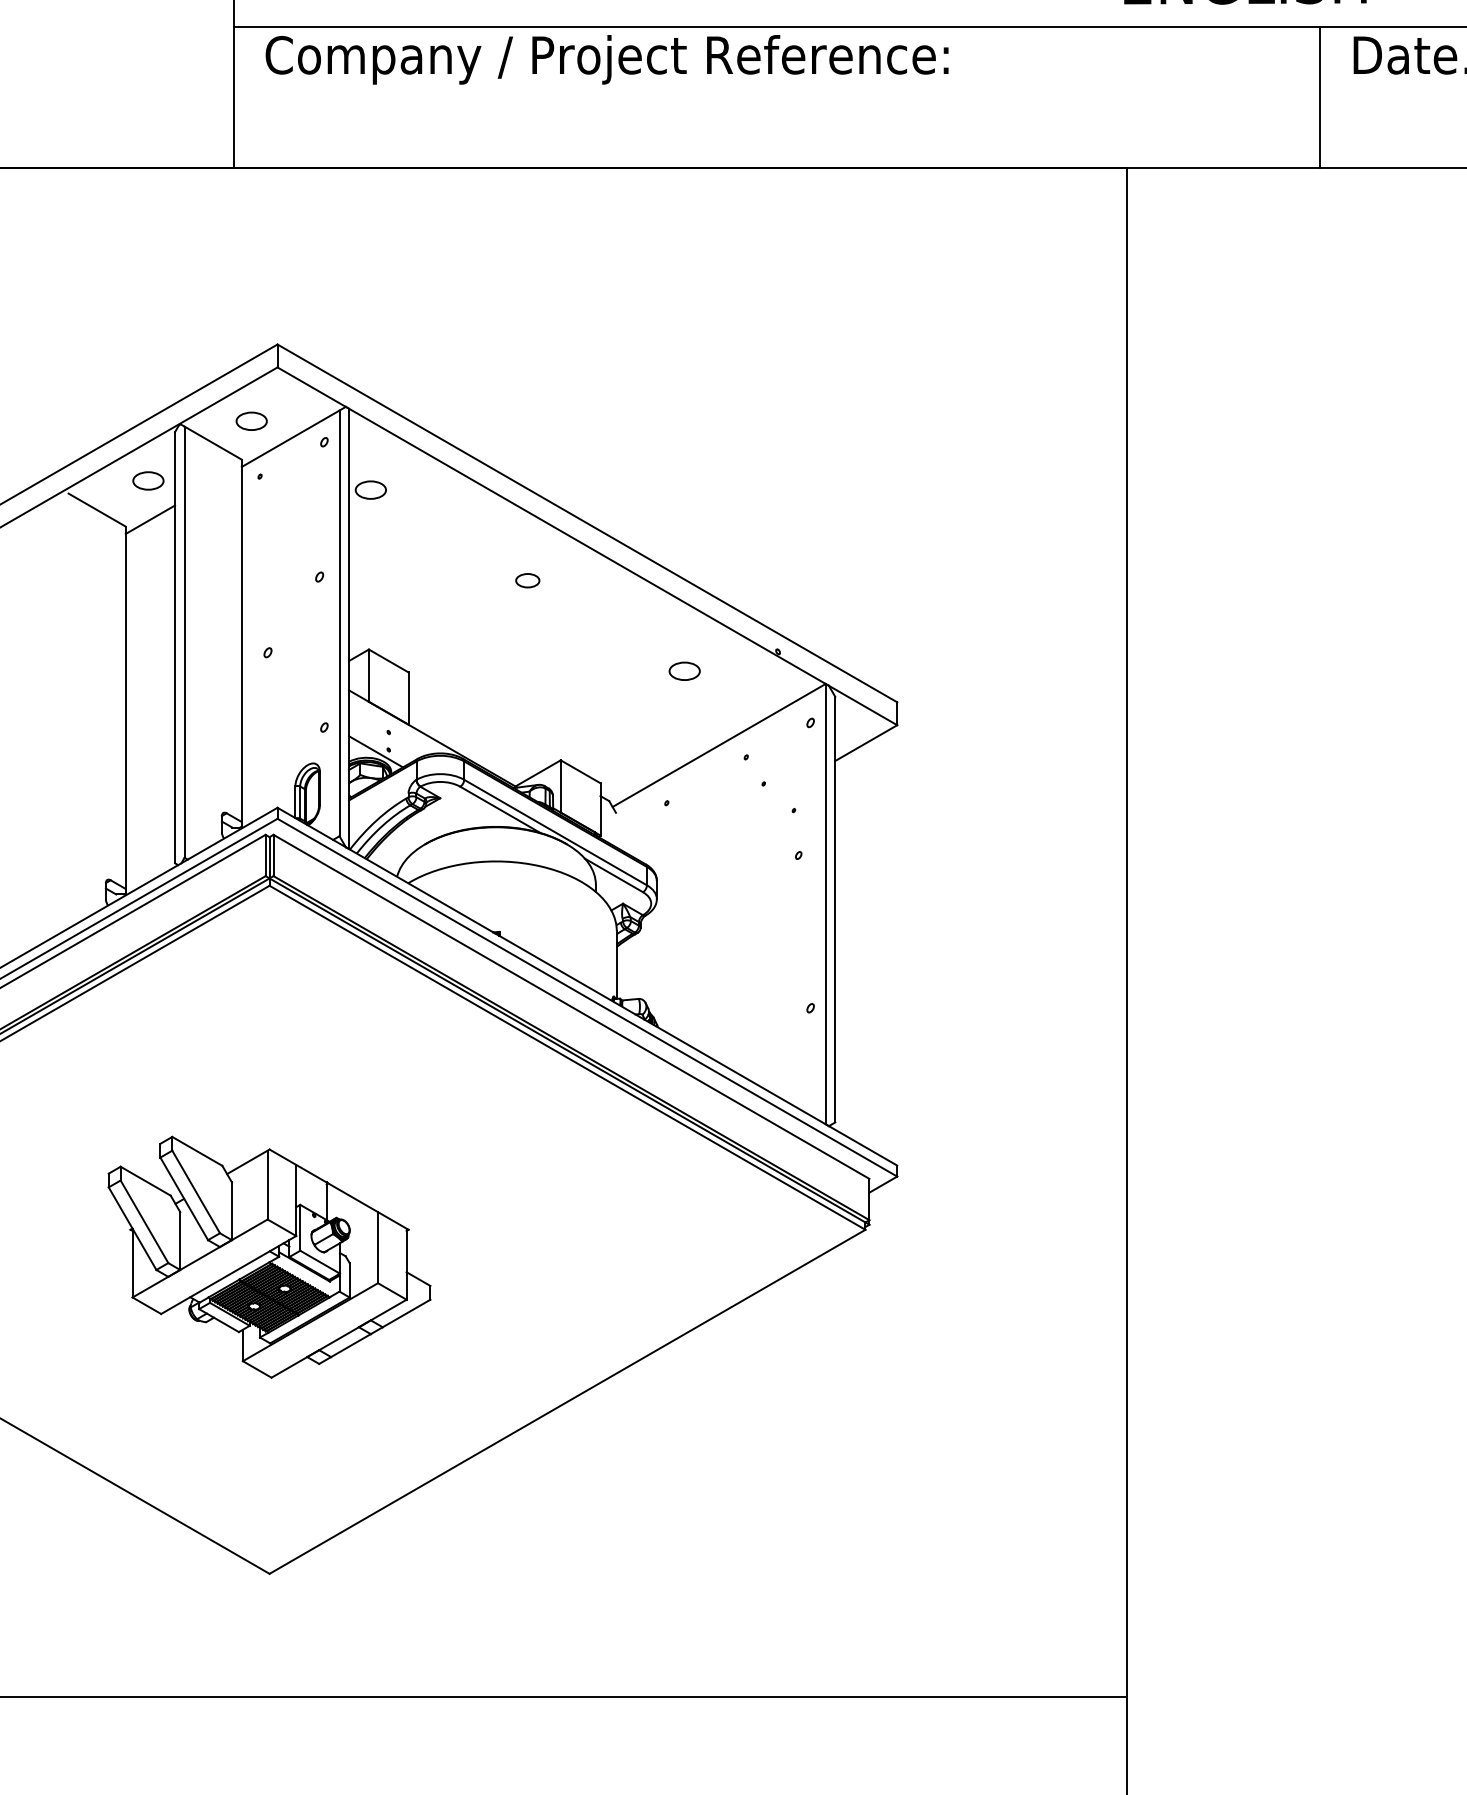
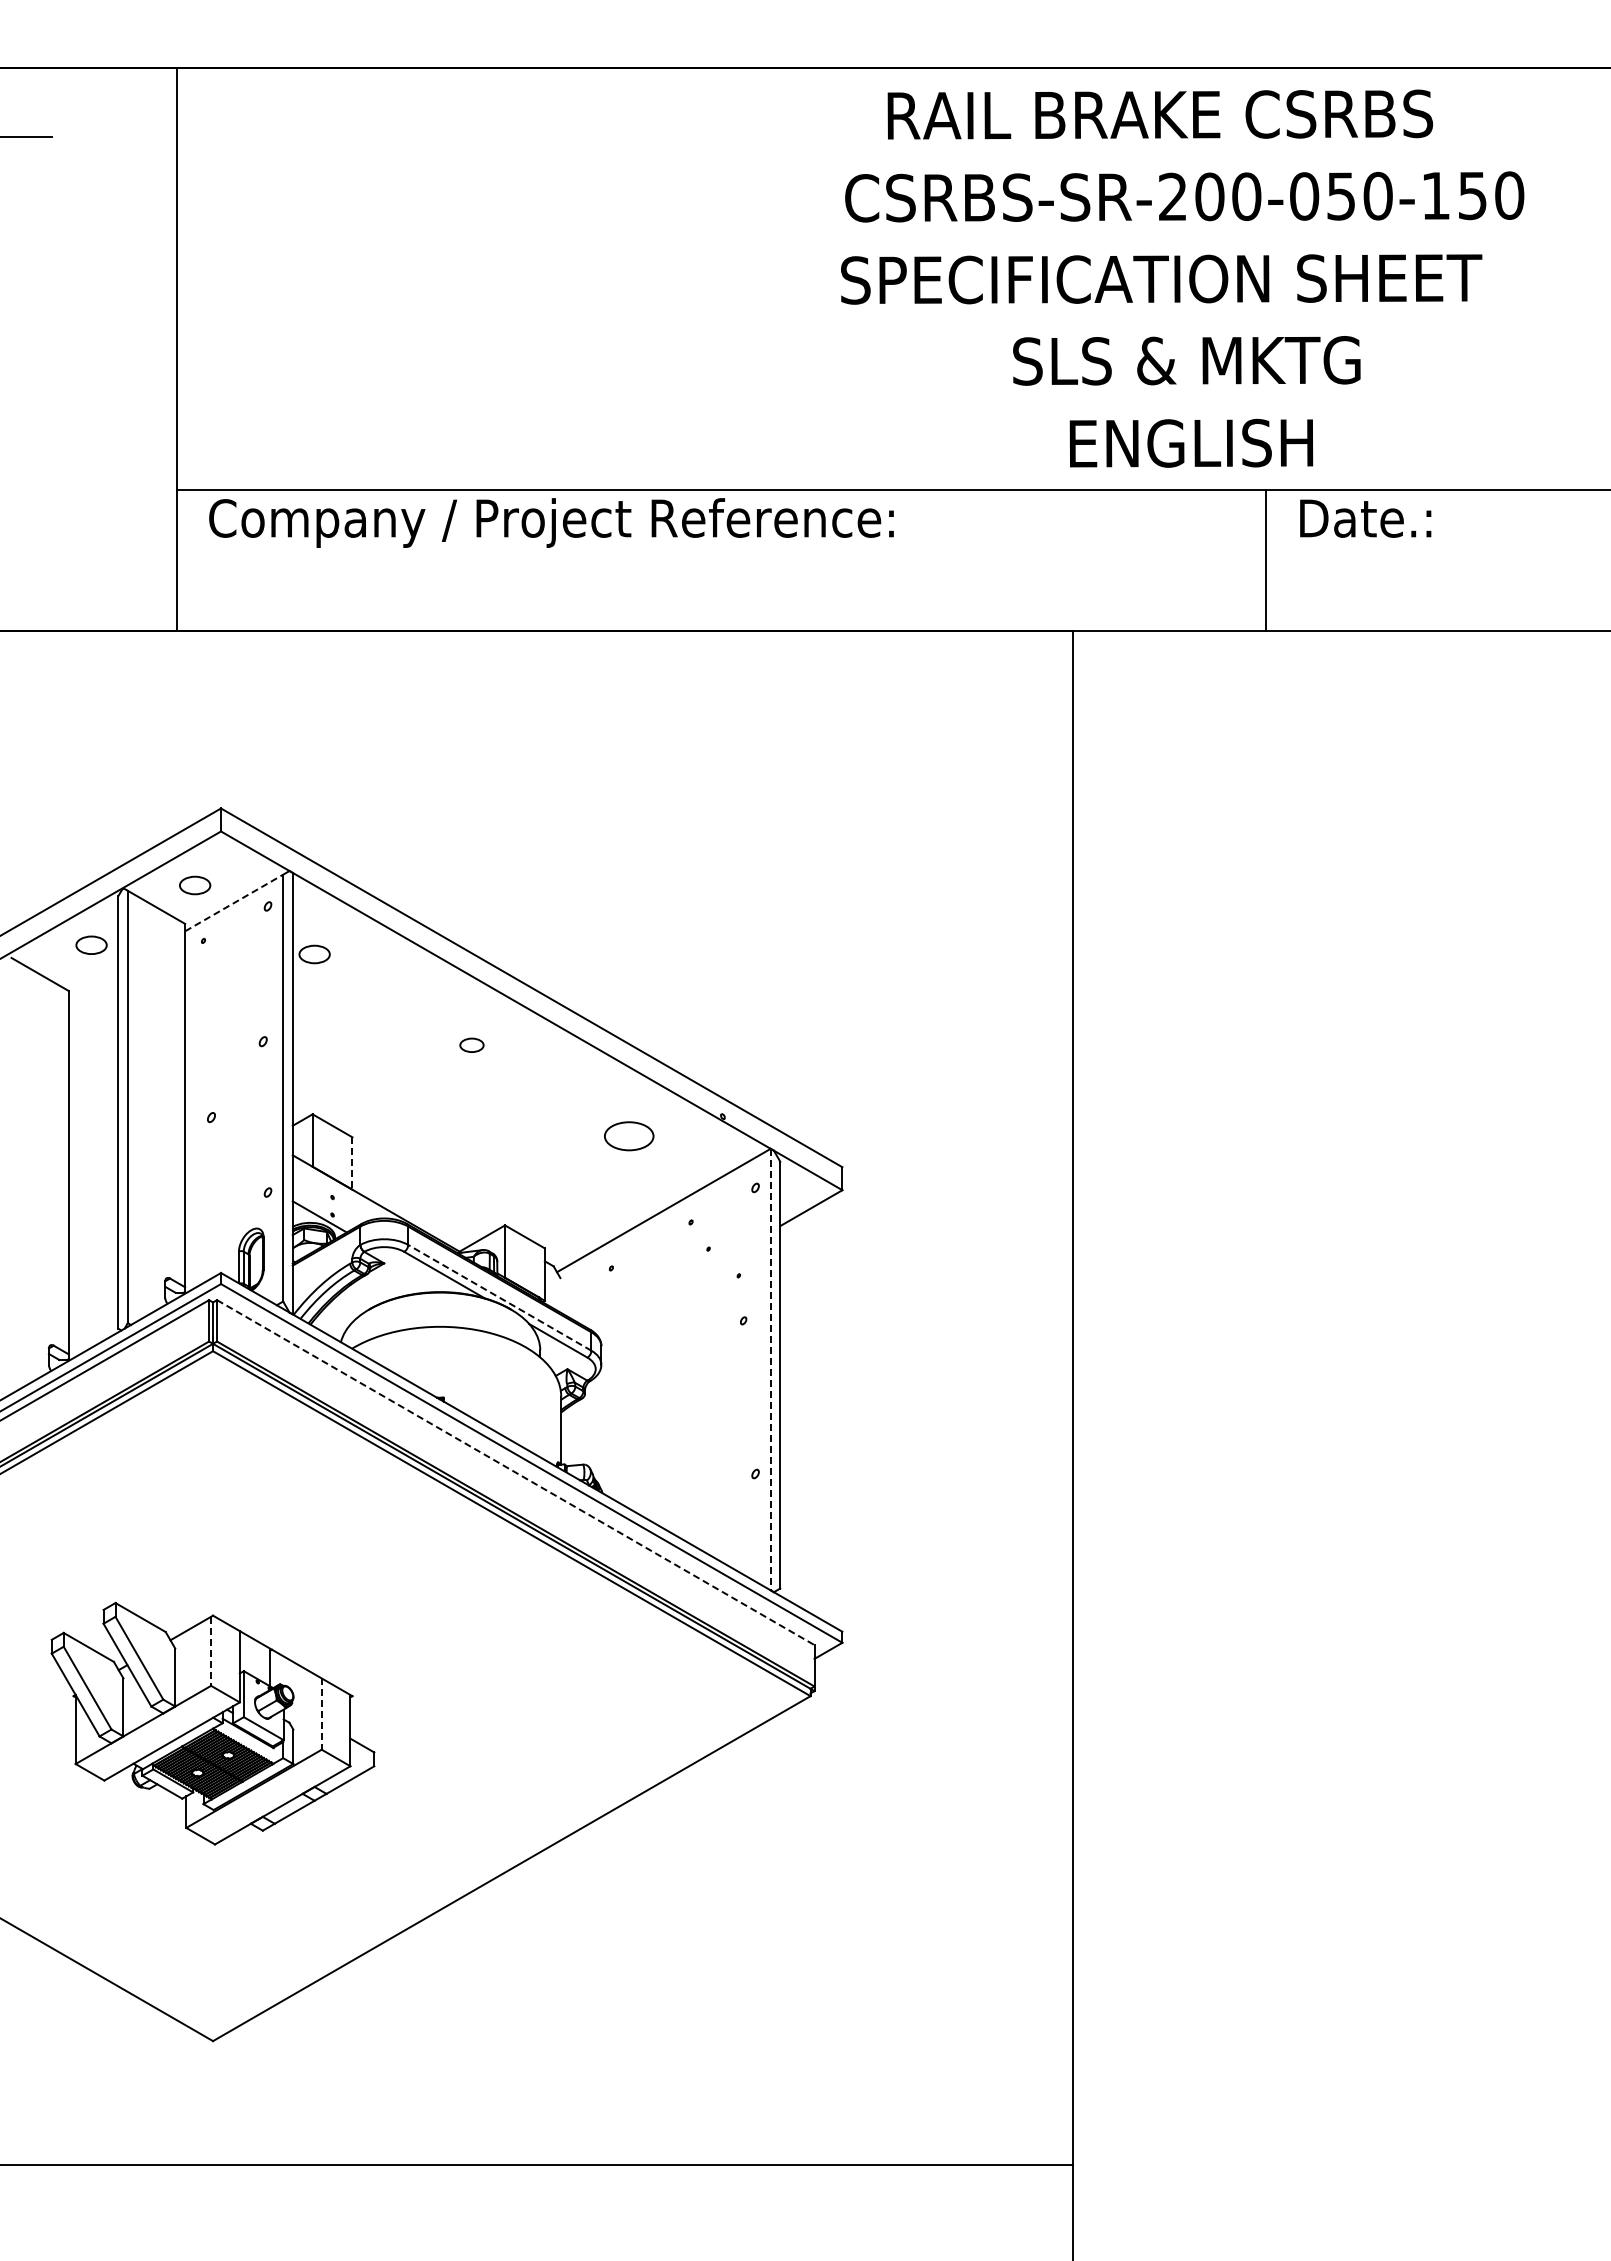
line: (290, 439) -> (234, 903), solid -> dashed
line: (150, 519) -> (93, 983), removed
part: (684, 670) -> (629, 1135), size x1.6
line: (408, 699) -> (352, 1164), solid -> dashed
line: (555, 832) -> (499, 1297), solid -> dashed
line: (825, 904) -> (770, 1369), solid -> dashed
line: (571, 1006) -> (515, 1472), solid -> dashed
line: (268, 1185) -> (211, 1651), solid -> dashed
line: (377, 1248) -> (321, 1714), solid -> dashed

